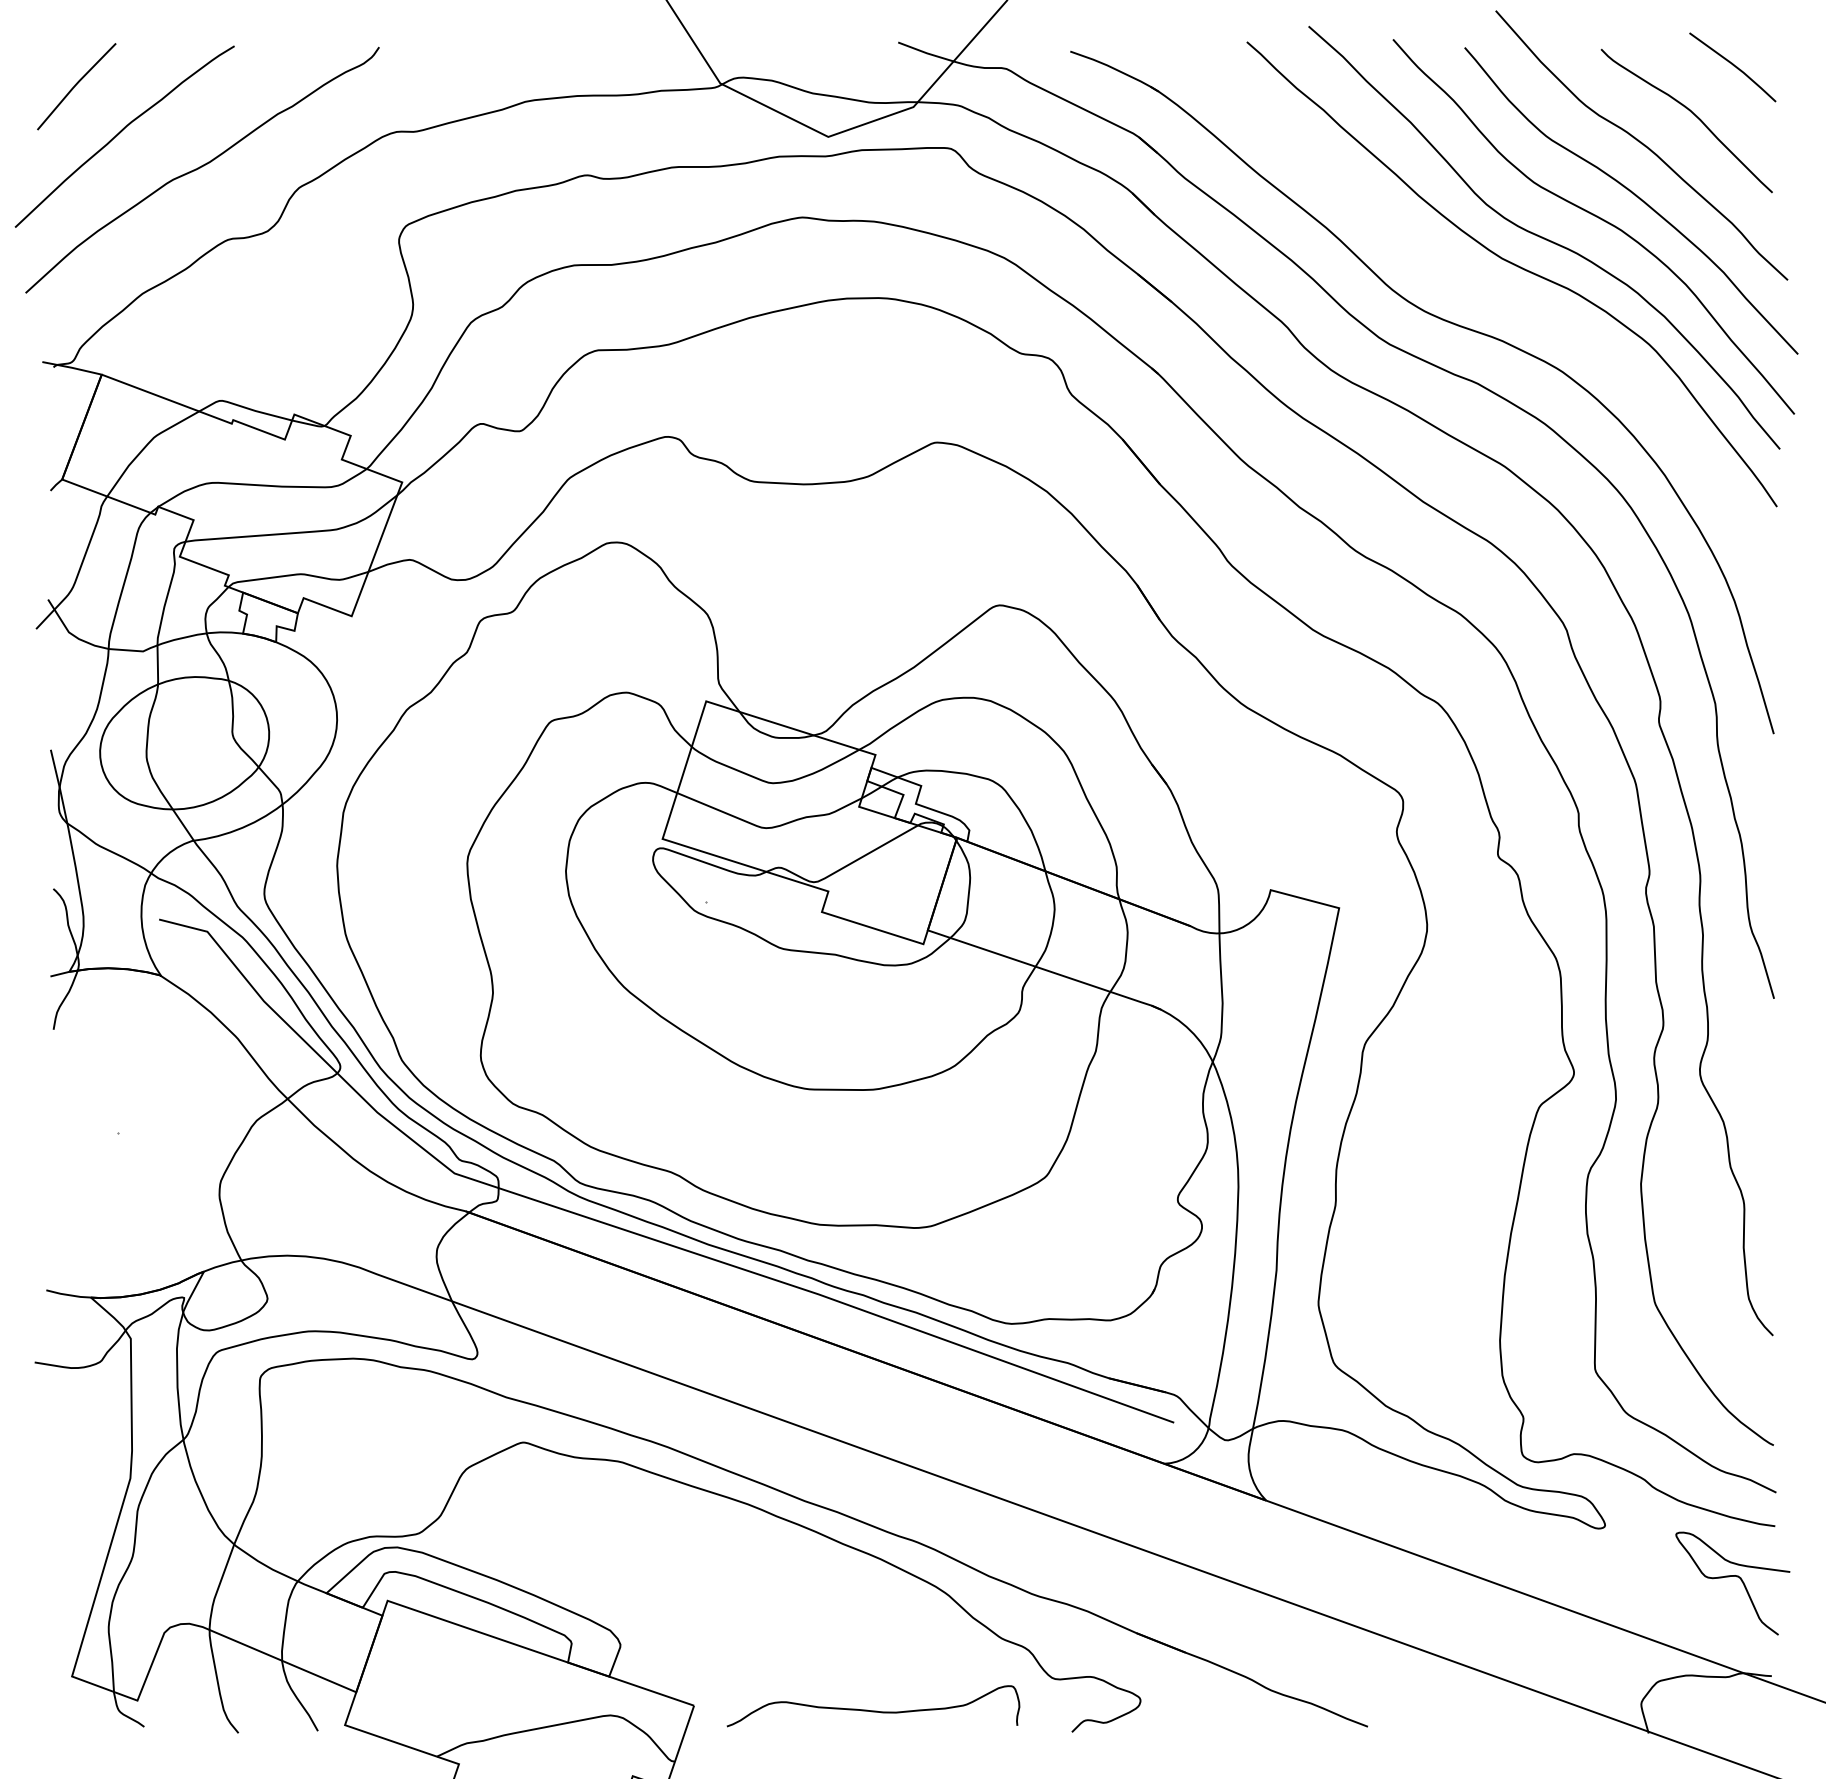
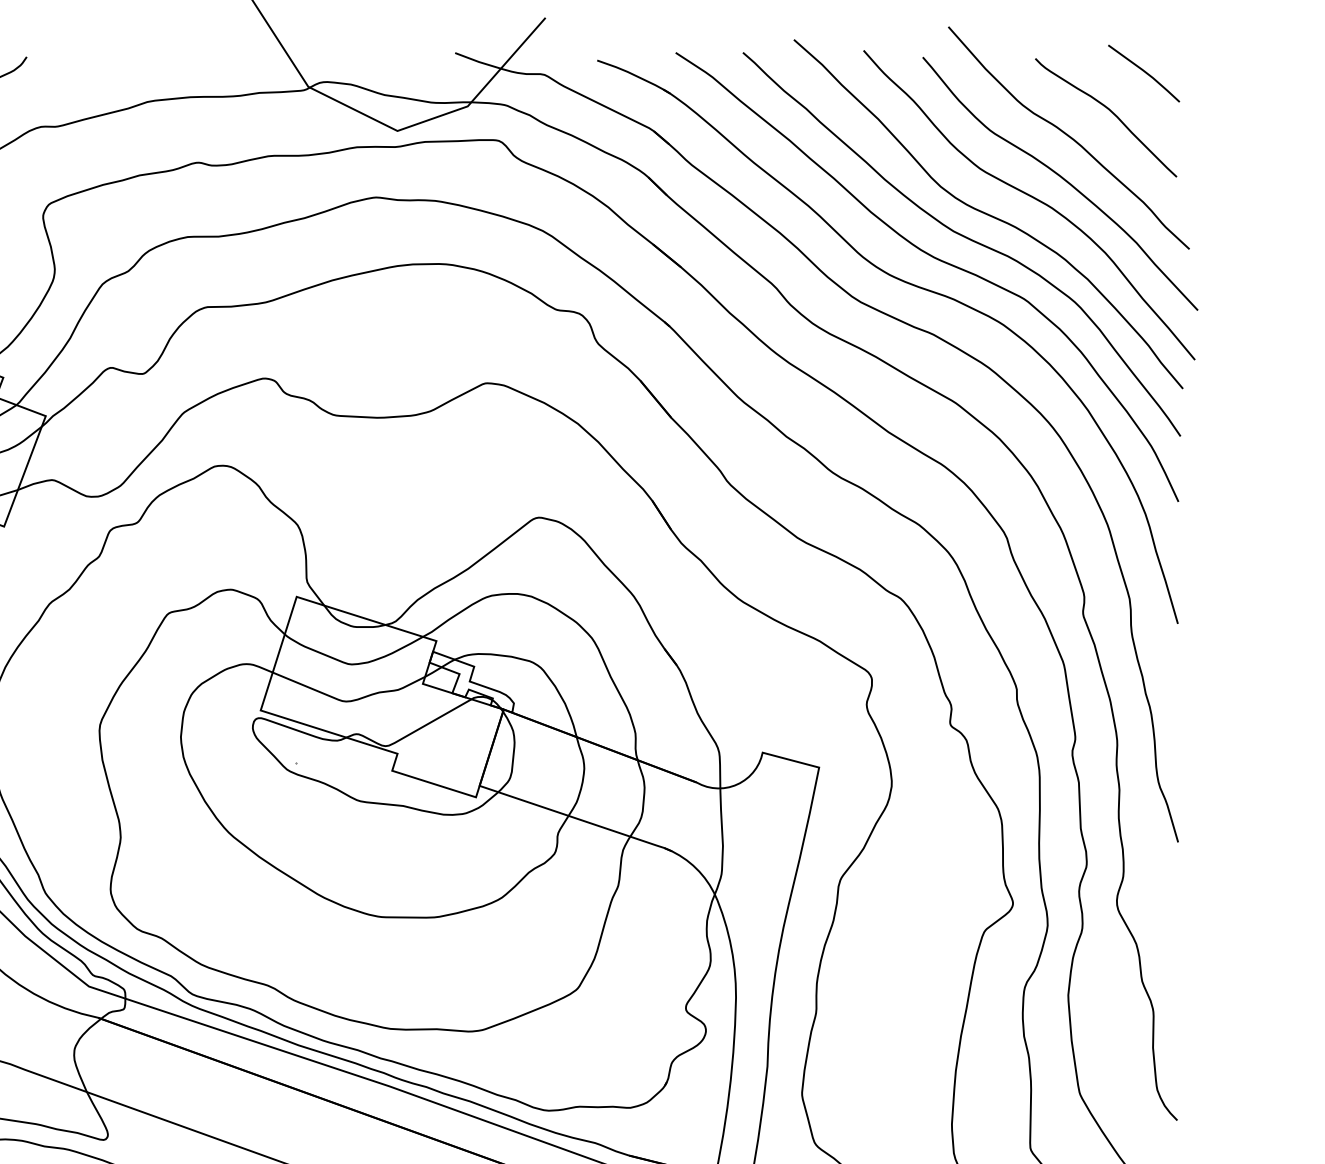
curve: (1480, 292) -> (935, 259), added

